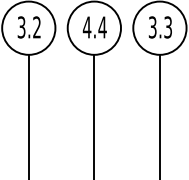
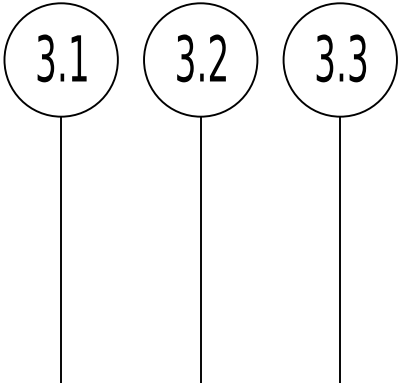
text: (36, 27) -> (77, 58), 3.2 -> 3.1
text: (94, 27) -> (201, 58), 4.4 -> 3.2

